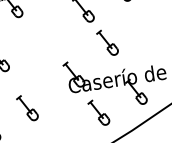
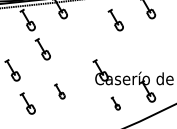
part: (107, 43) -> (130, 49), removed
part: (27, 108) -> (59, 91), size x0.7
part: (98, 112) -> (115, 103), size x0.6

